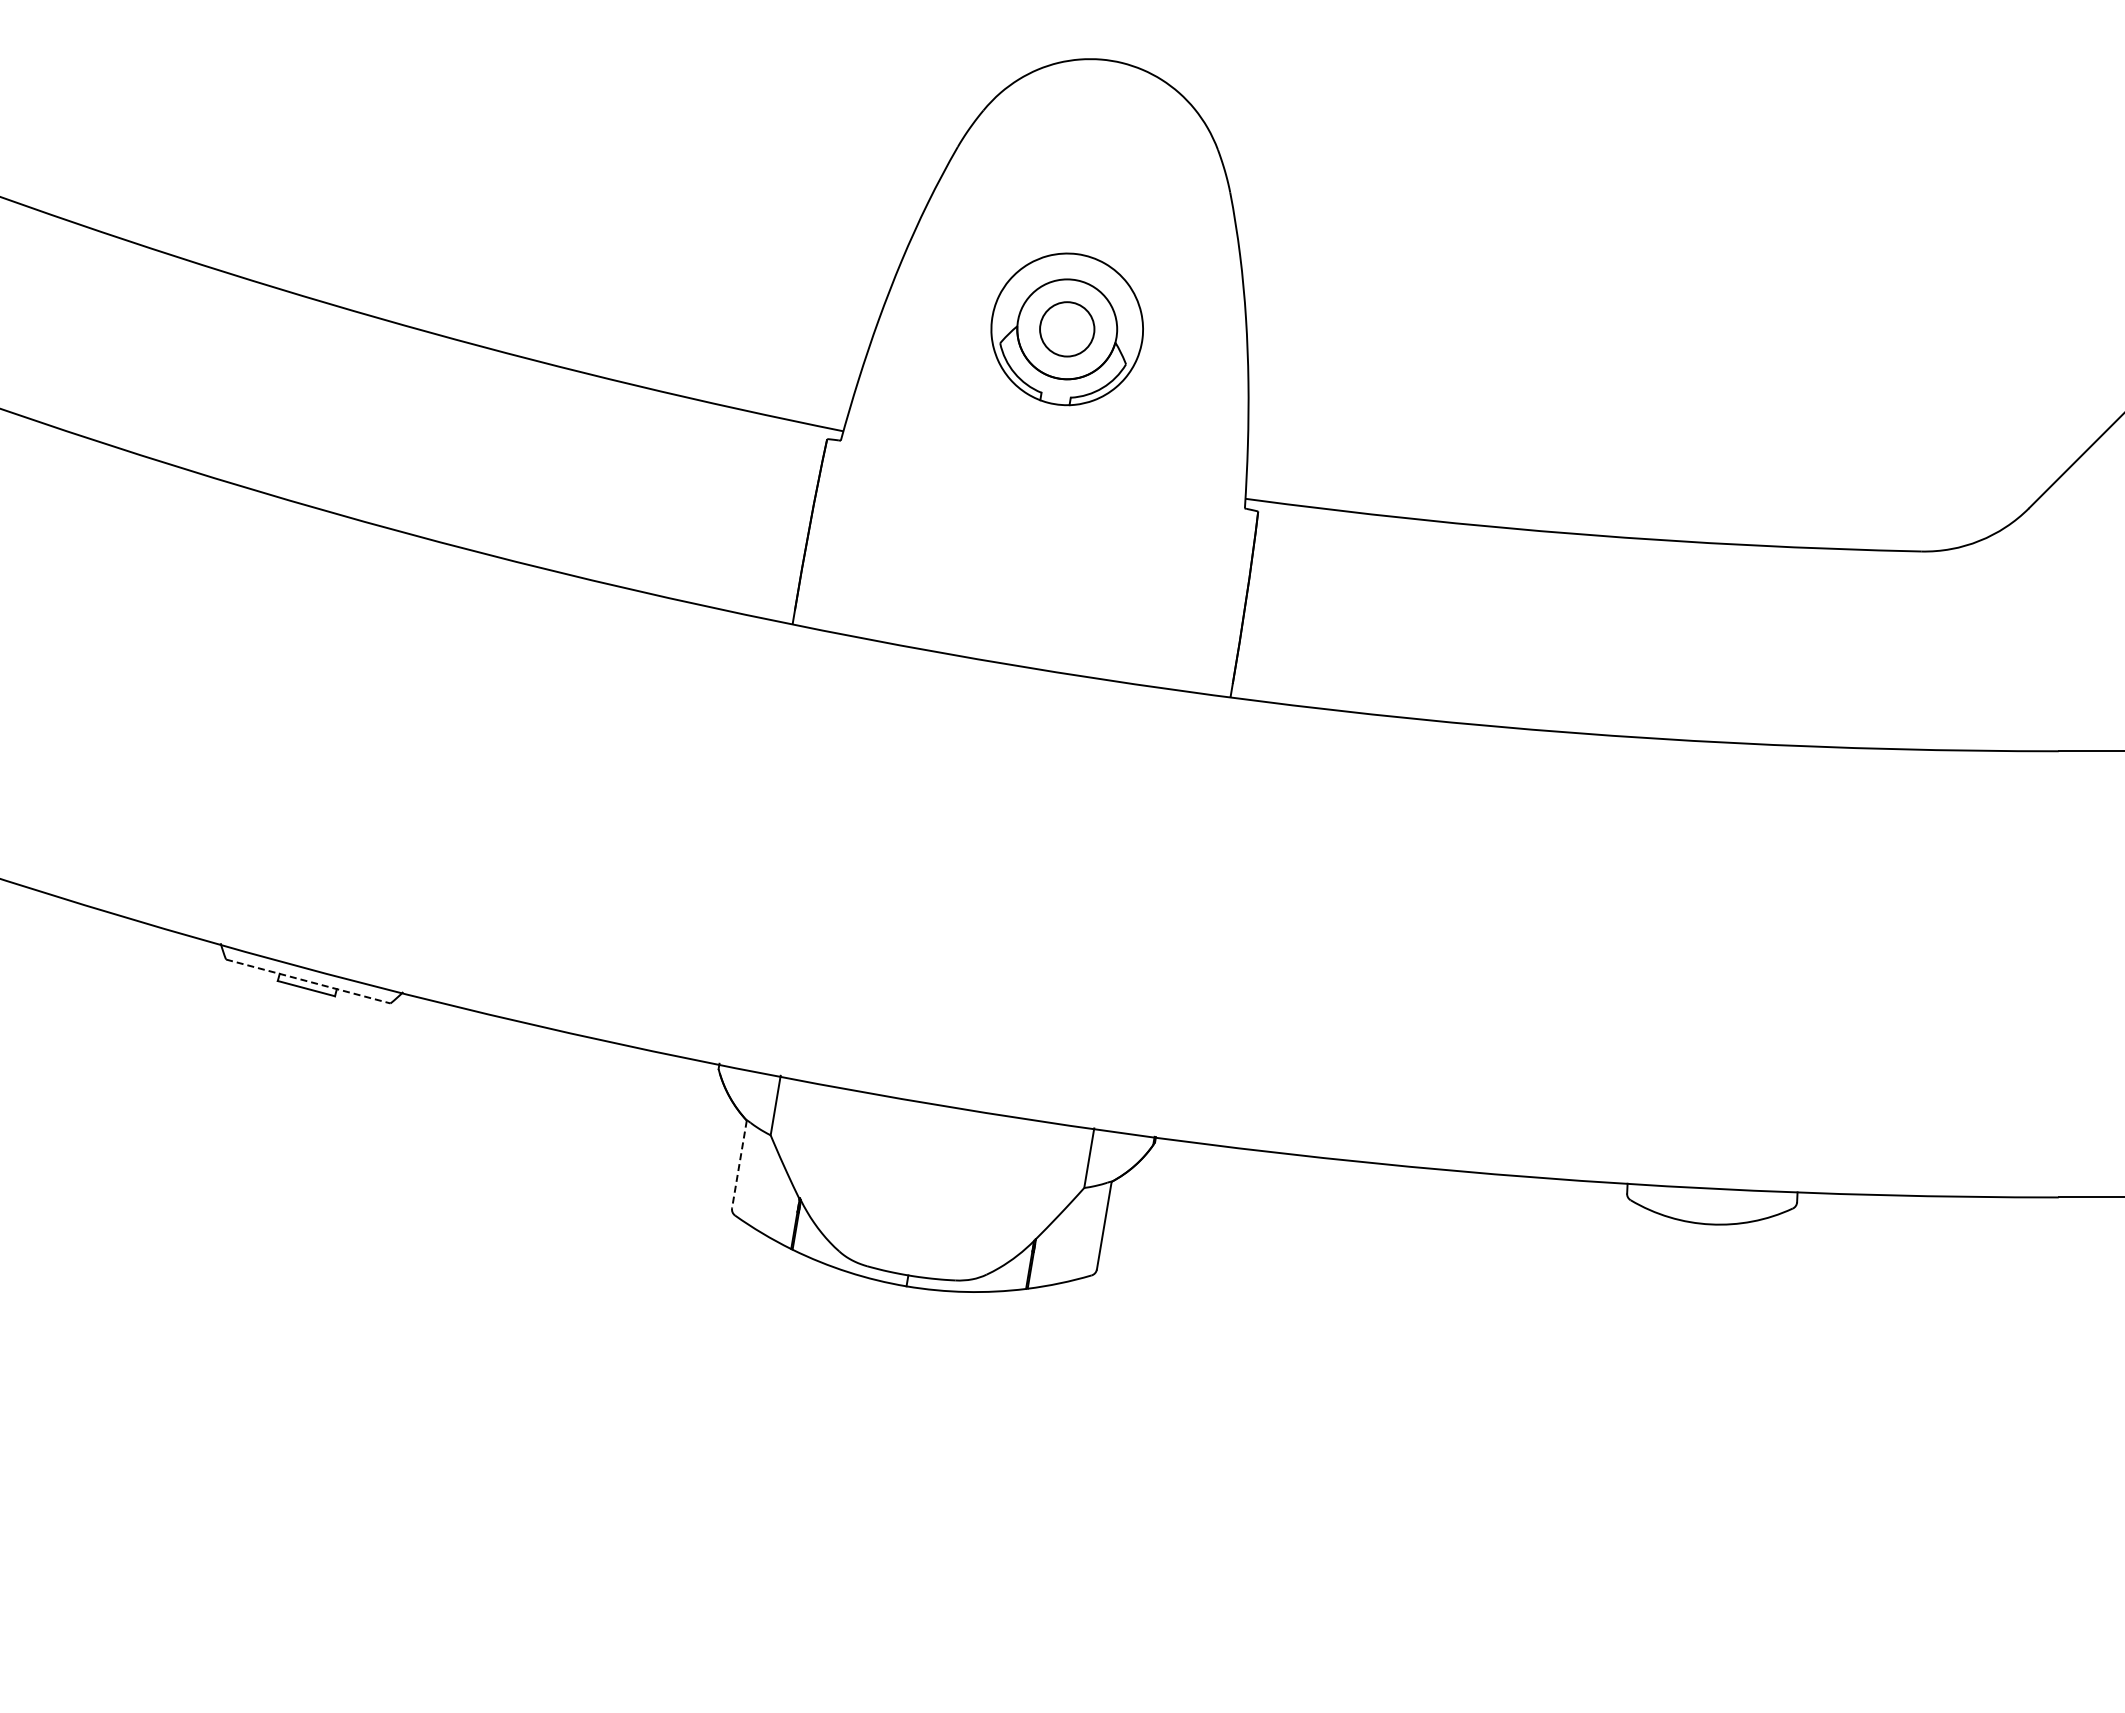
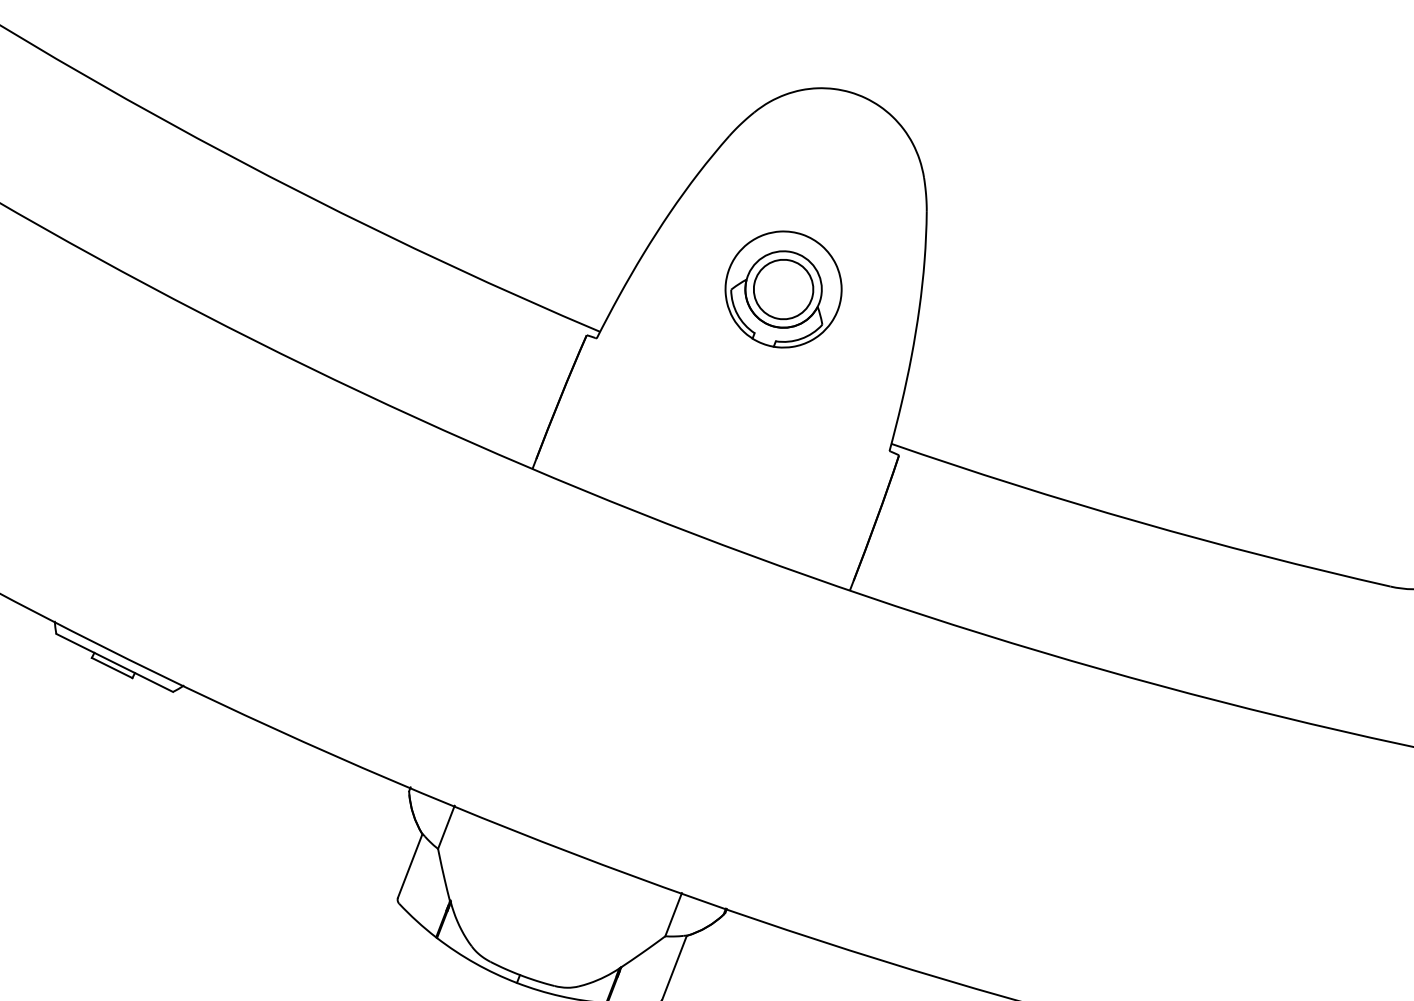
circle: (1067, 329) -> (783, 289), size x1.43
line: (308, 981) -> (114, 662), dashed -> solid
line: (739, 1165) -> (410, 866), dashed -> solid

